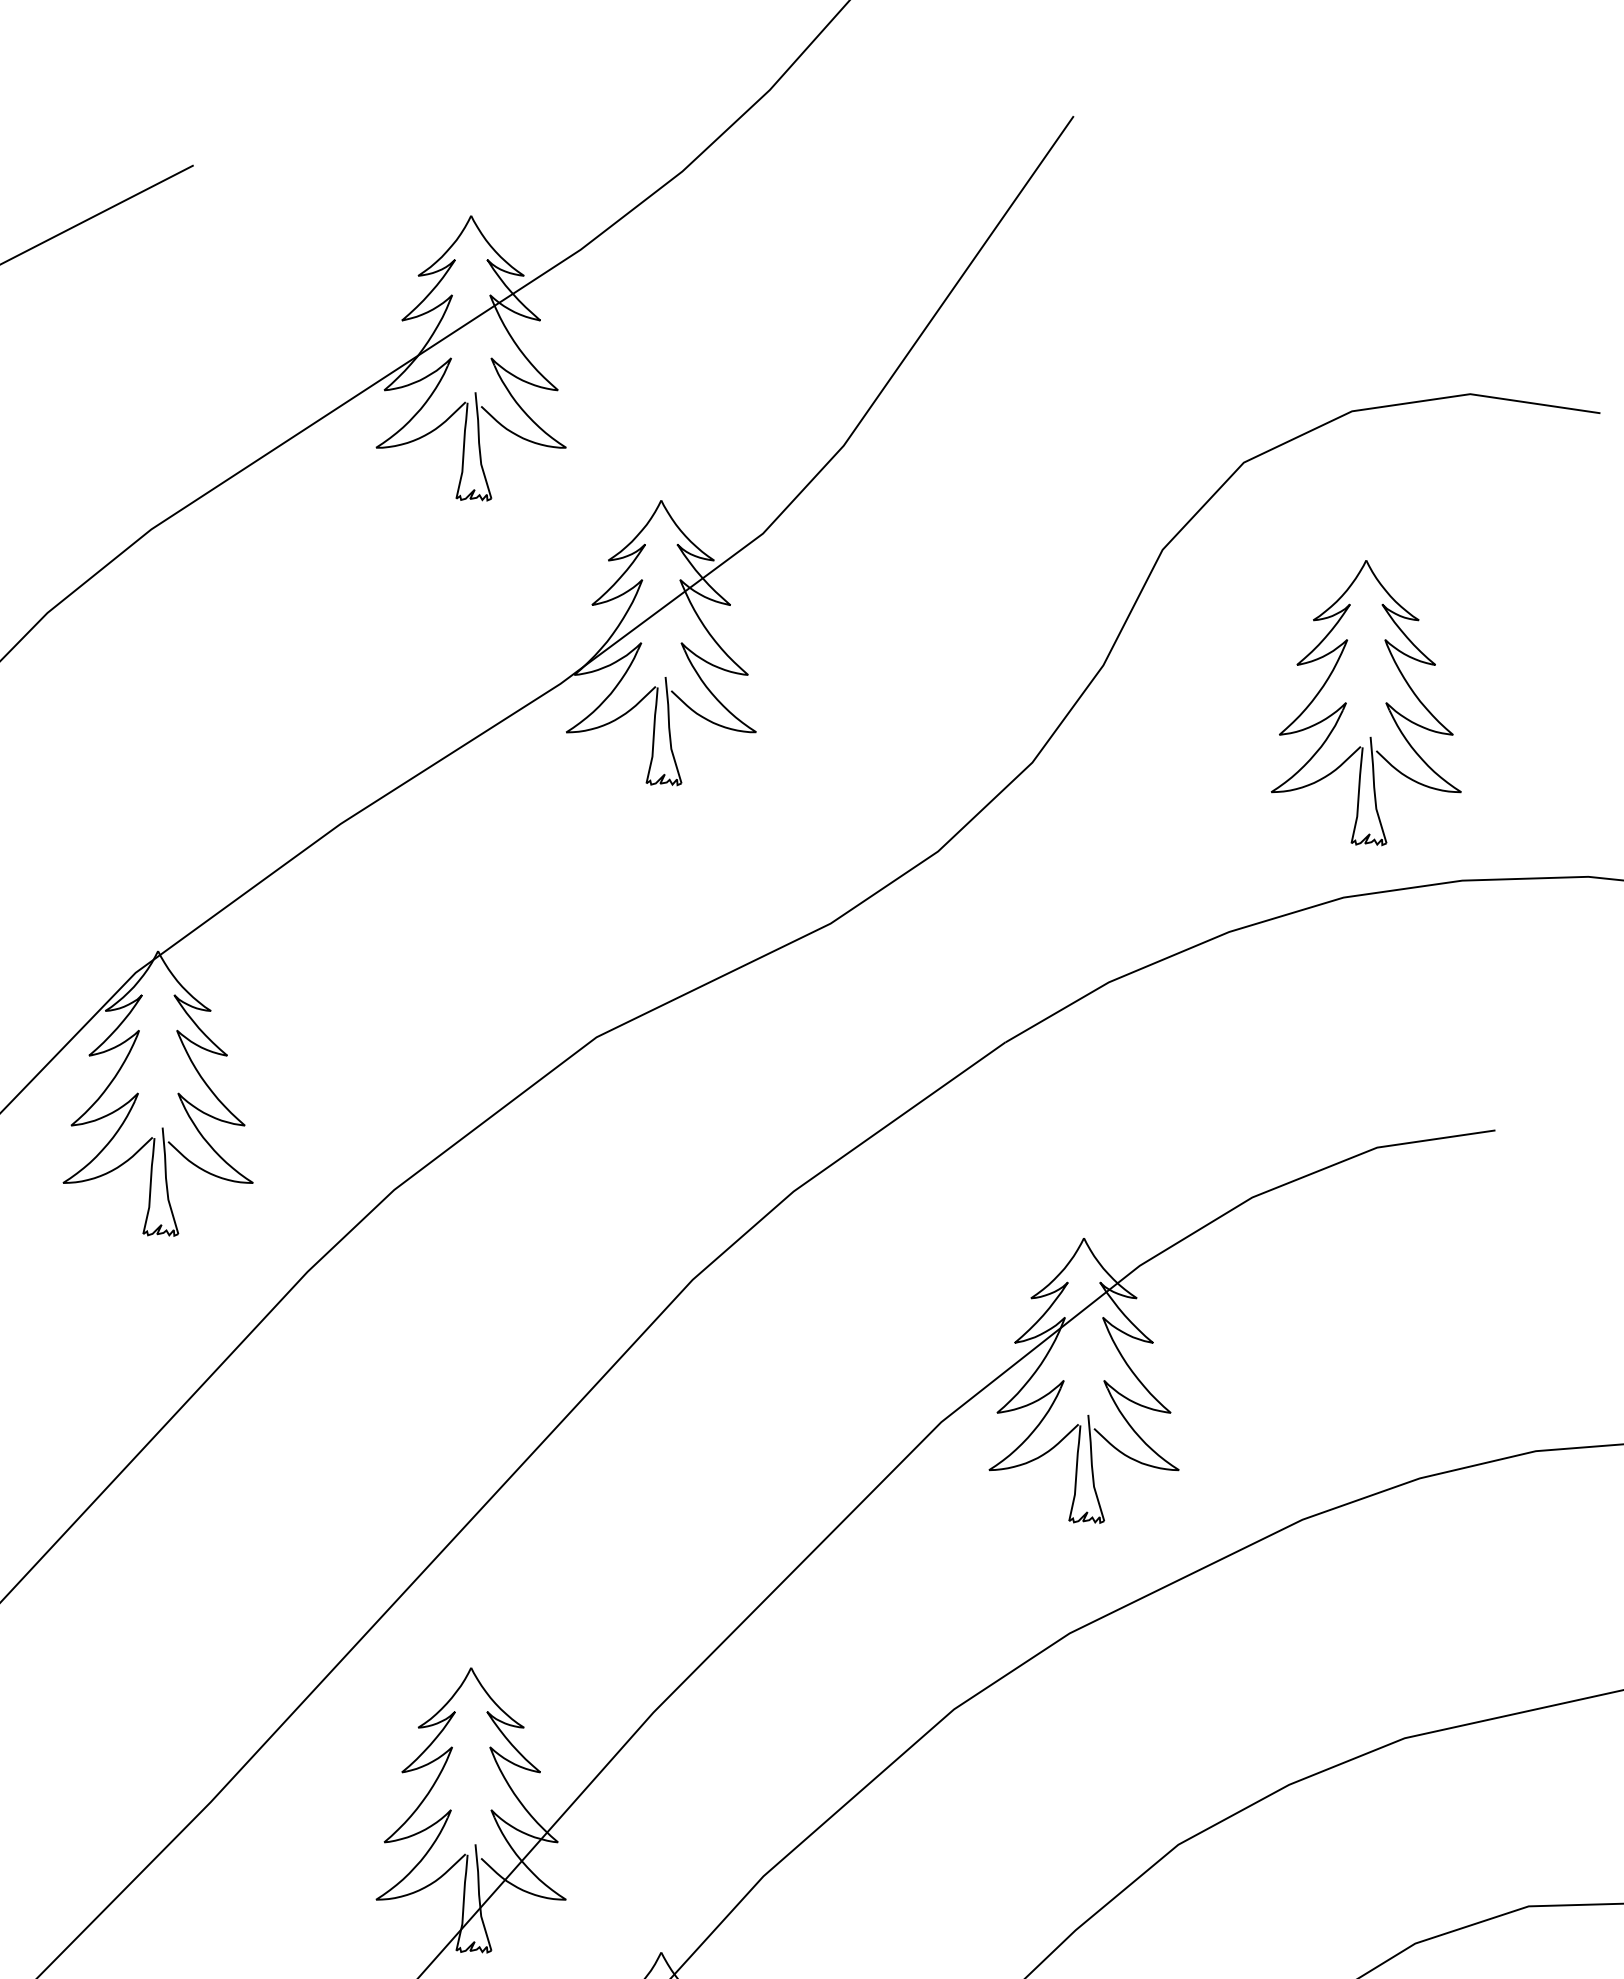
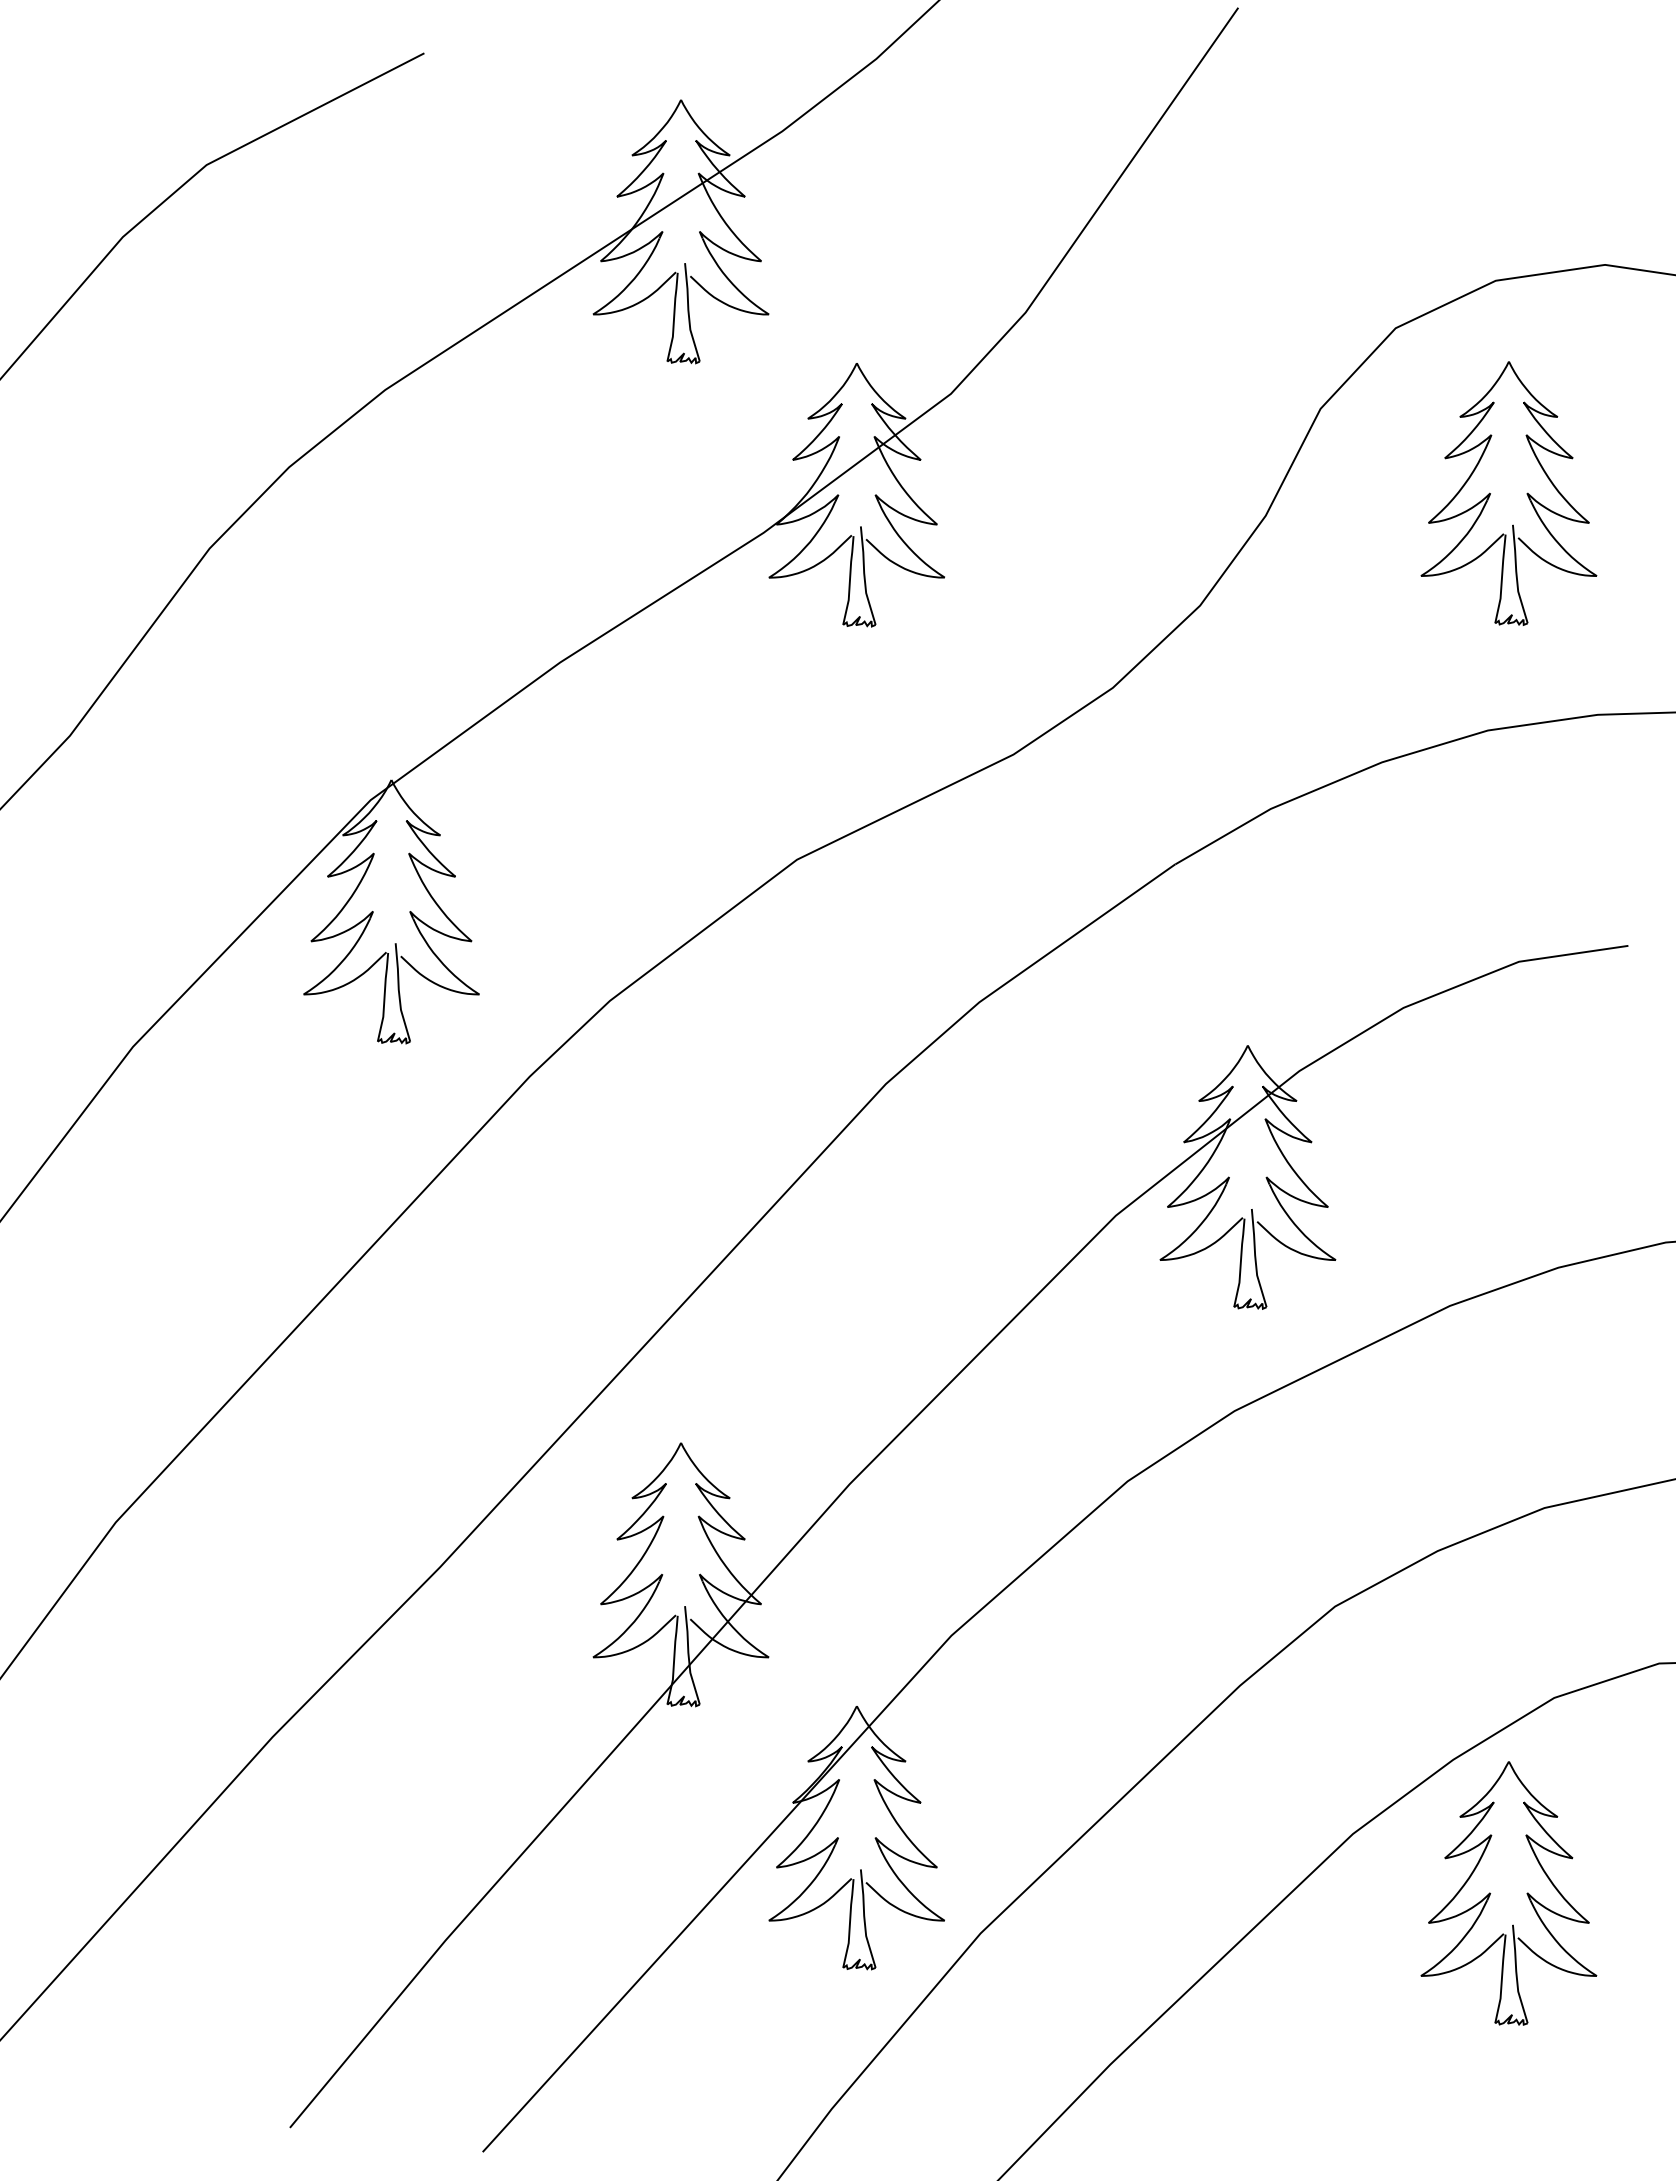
part: (1346, 702) -> (1490, 493), moved

